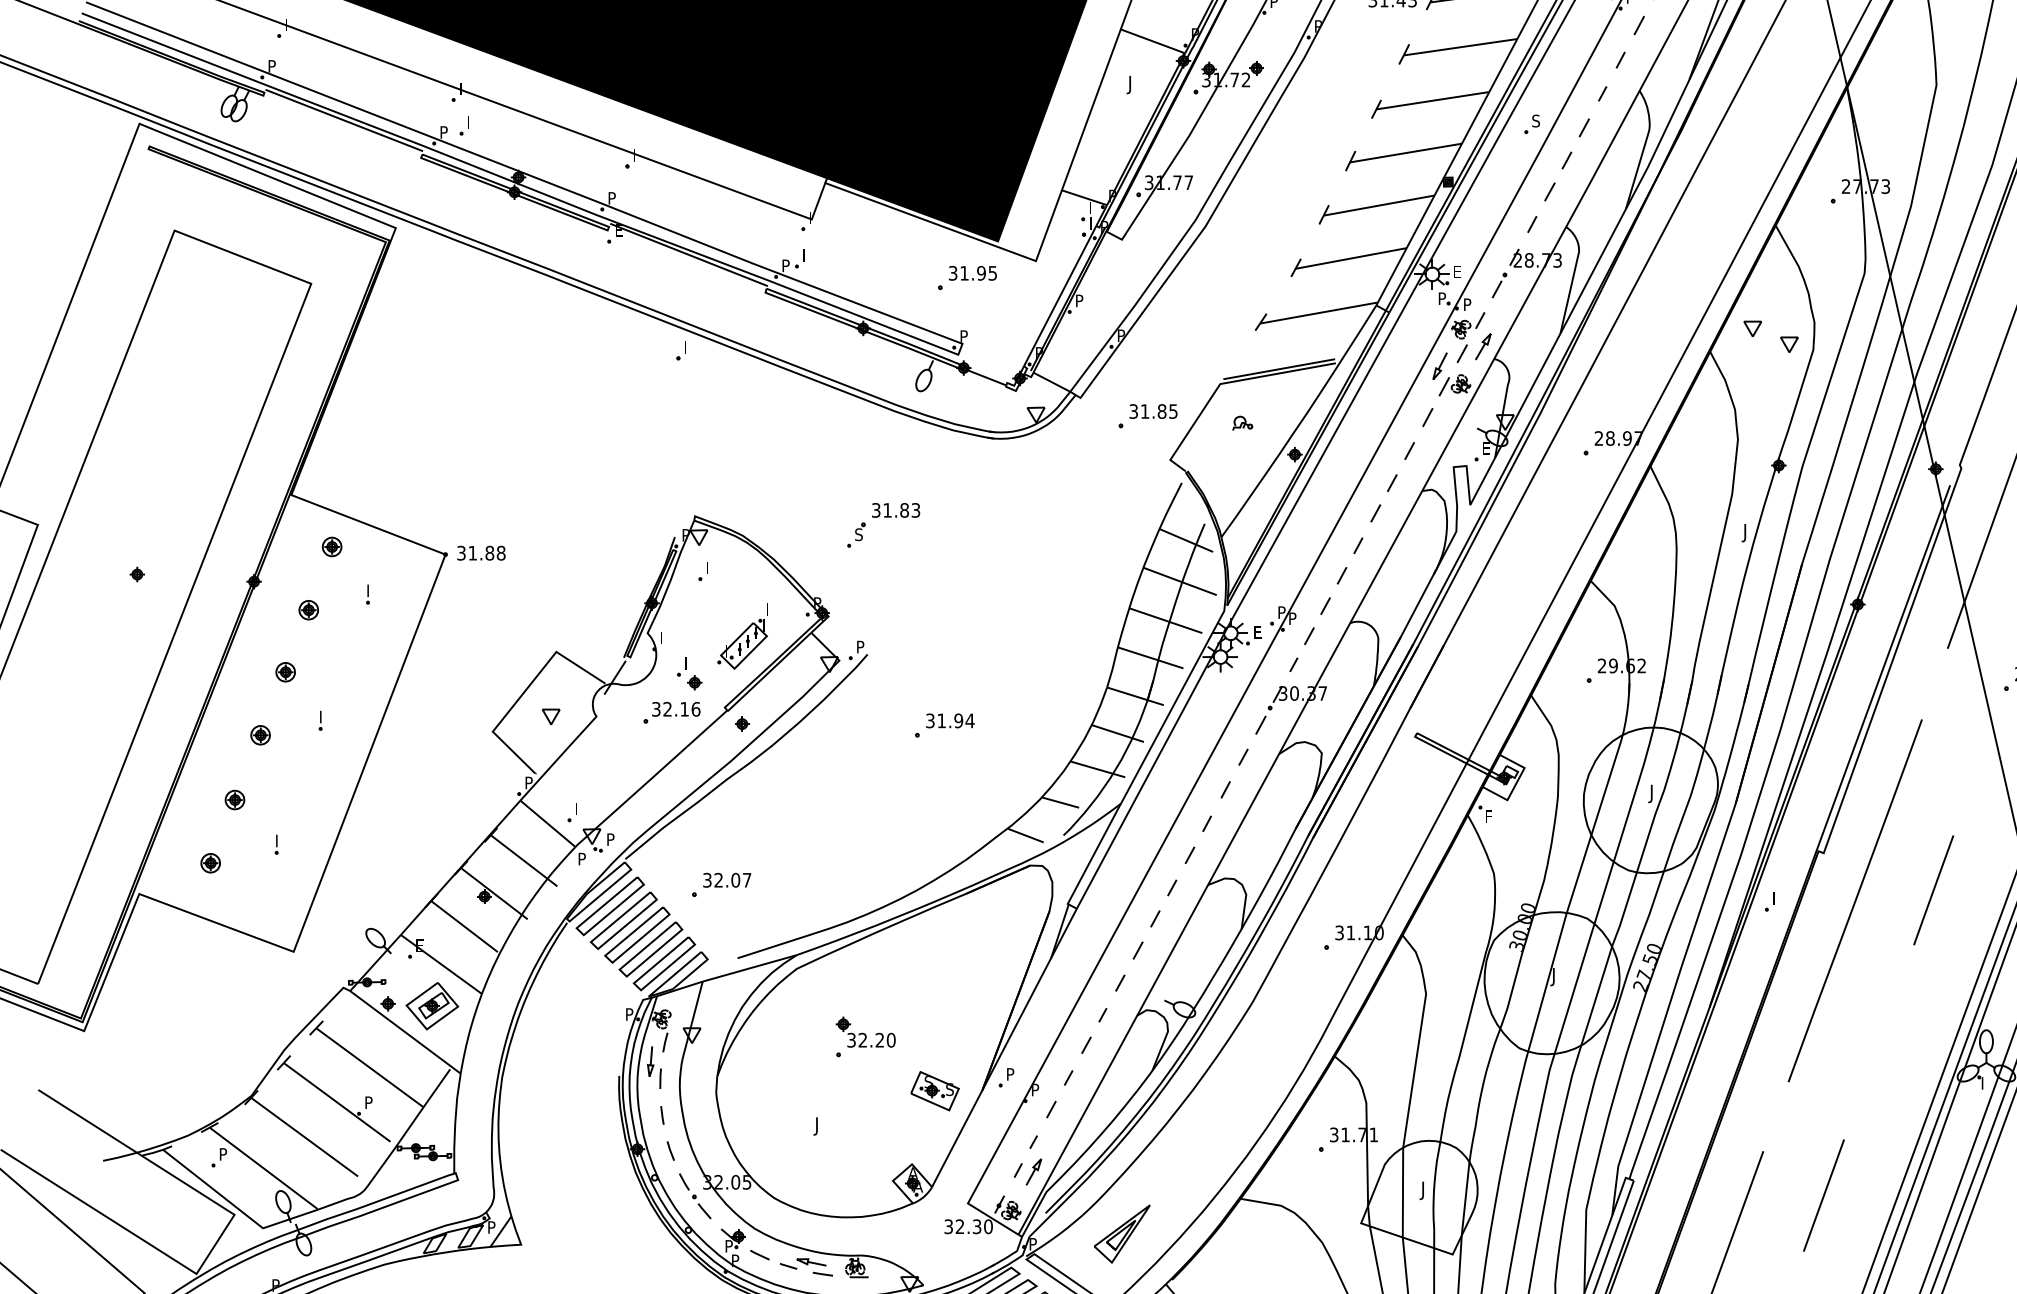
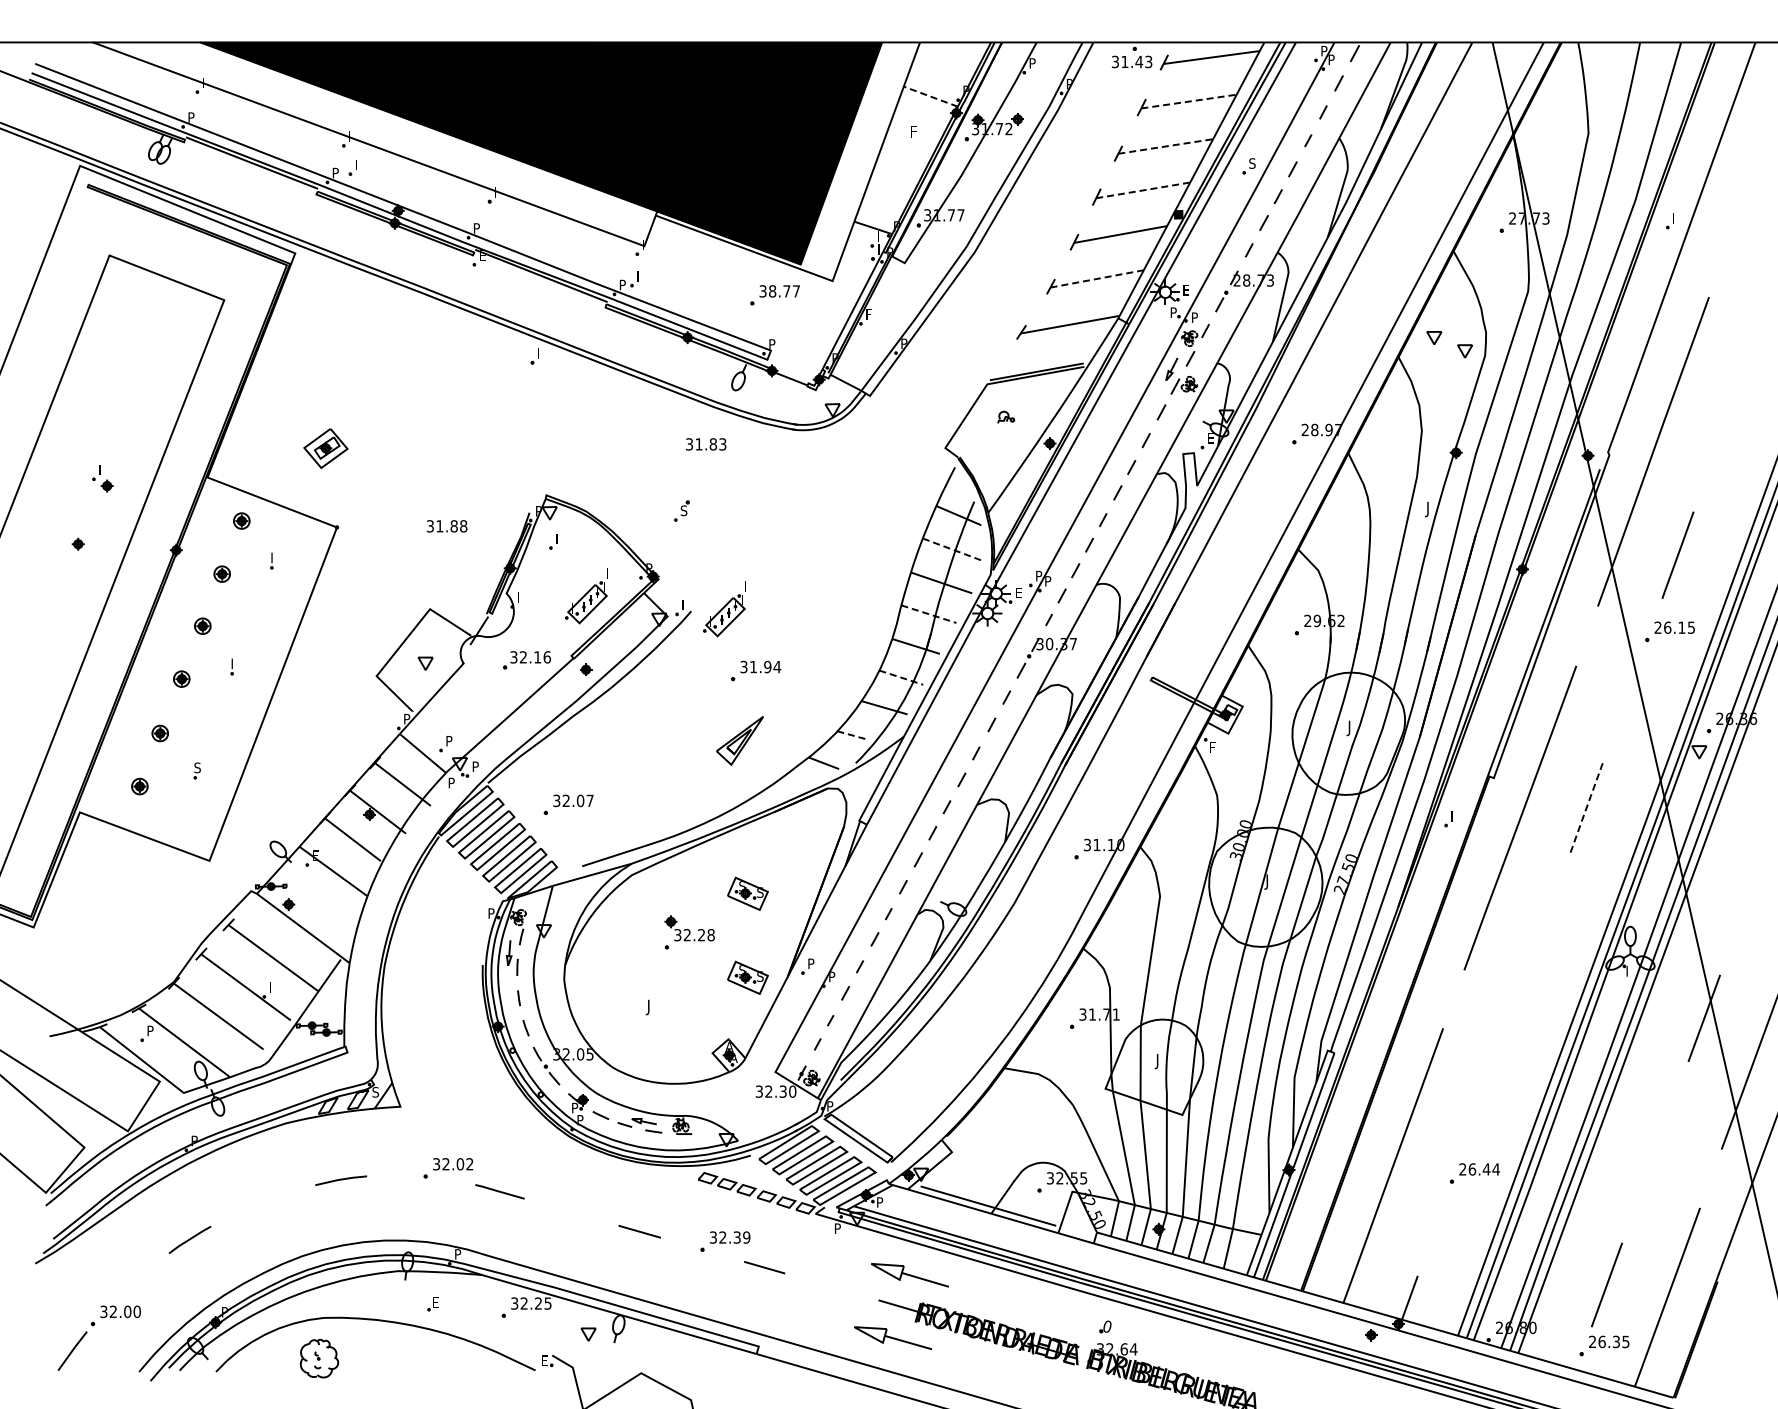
line: (1152, 41) -> (930, 96), solid -> dashed
line: (1461, 47) -> (1189, 101), solid -> dashed
text: (1131, 84) -> (912, 132), J -> F
line: (1432, 100) -> (1165, 146), solid -> dashed
line: (1406, 153) -> (1143, 190), solid -> dashed
line: (1351, 257) -> (1097, 278), solid -> dashed
text: (978, 273) -> (784, 291), 31.95 -> 38.77
text: (1079, 300) -> (869, 314), P -> F
part: (1483, 346) -> (1208, 352), removed
part: (1147, 416) -> (926, 411), removed
text: (896, 510) -> (706, 444), moved
text: (480, 553) -> (446, 526), moved
line: (1179, 582) -> (953, 550), solid -> dashed
text: (860, 646) -> (685, 604), P -> I
part: (907, 652) -> (724, 609), added
line: (1150, 658) -> (928, 614), solid -> dashed
part: (689, 673) -> (102, 478), moved
line: (1118, 733) -> (901, 677), solid -> dashed
line: (1060, 802) -> (853, 735), solid -> dashed
text: (579, 809) -> (449, 741), I -> P
text: (279, 840) -> (197, 767), I -> S
line: (1934, 890) -> (1586, 809), solid -> dashed
part: (934, 990) -> (747, 893), added
part: (431, 1006) -> (325, 448), moved
text: (890, 1040) -> (710, 935), 32.20 -> 32.28
text: (368, 1102) -> (272, 987), P -> I
part: (1033, 1171) -> (830, 1045), removed
line: (1823, 1195) -> (1493, 1065), removed
text: (491, 1227) -> (375, 1092), P -> S
part: (1121, 1233) -> (739, 740), moved

